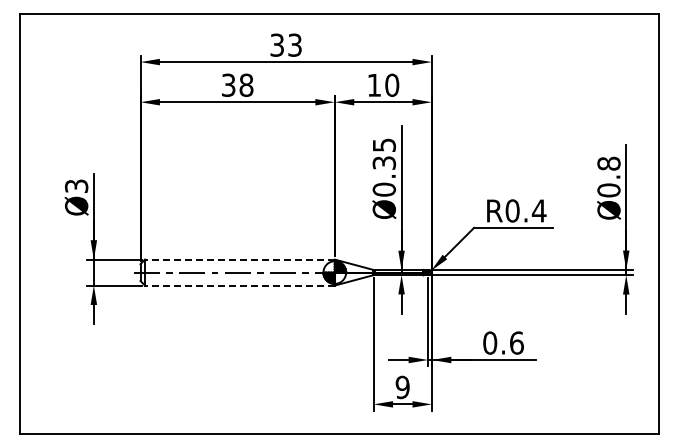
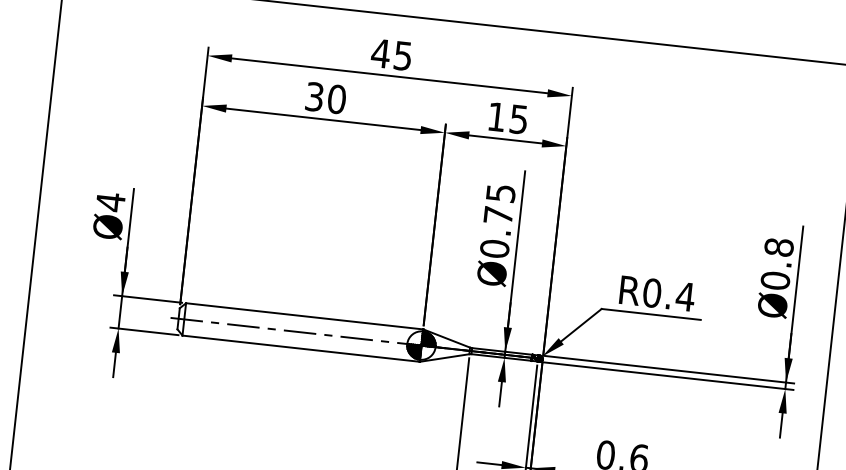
text: (285, 44) -> (391, 53), 33 -> 45
text: (392, 84) -> (519, 118), 10 -> 15
text: (246, 85) -> (336, 99), 38 -> 30
text: (384, 162) -> (498, 214), Ø0.35 -> Ø0.75
text: (76, 186) -> (110, 202), Ø3 -> Ø4
line: (239, 259) -> (304, 316), dashed -> solid
line: (239, 285) -> (300, 348), dashed -> solid

